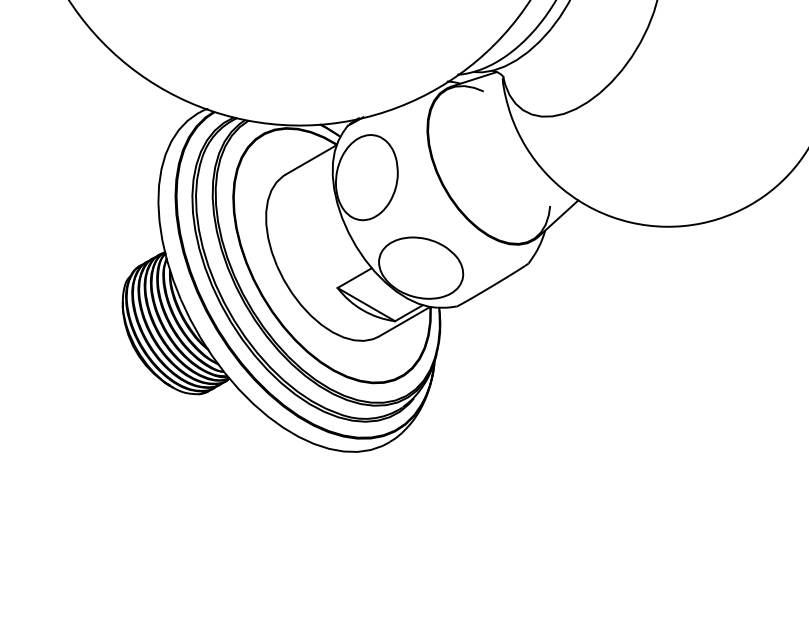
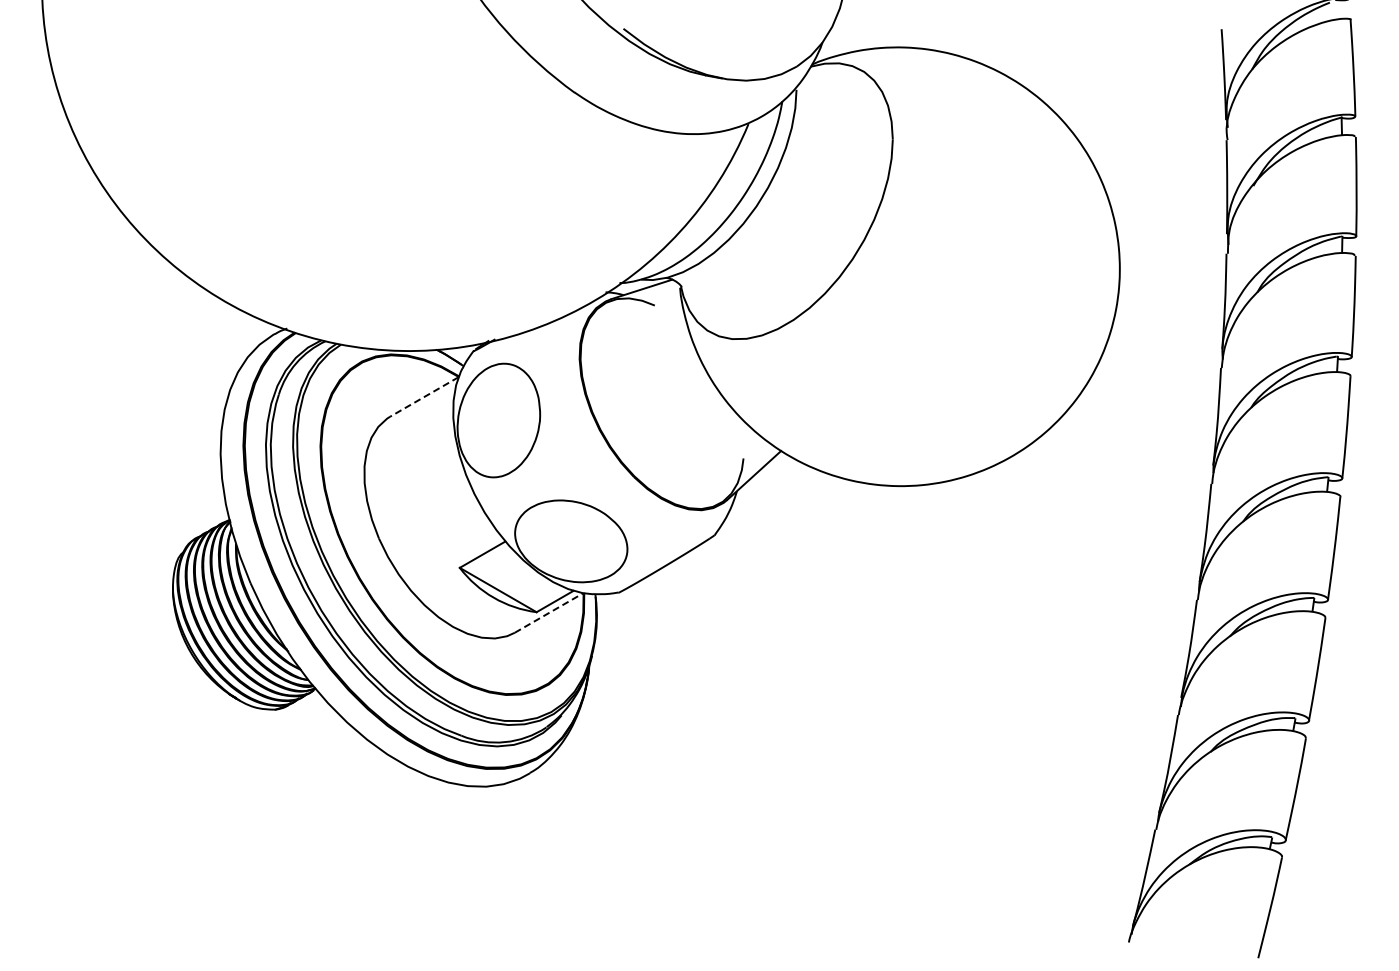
line: (311, 159) -> (424, 396), solid -> dashed
line: (404, 322) -> (549, 613), solid -> dashed

